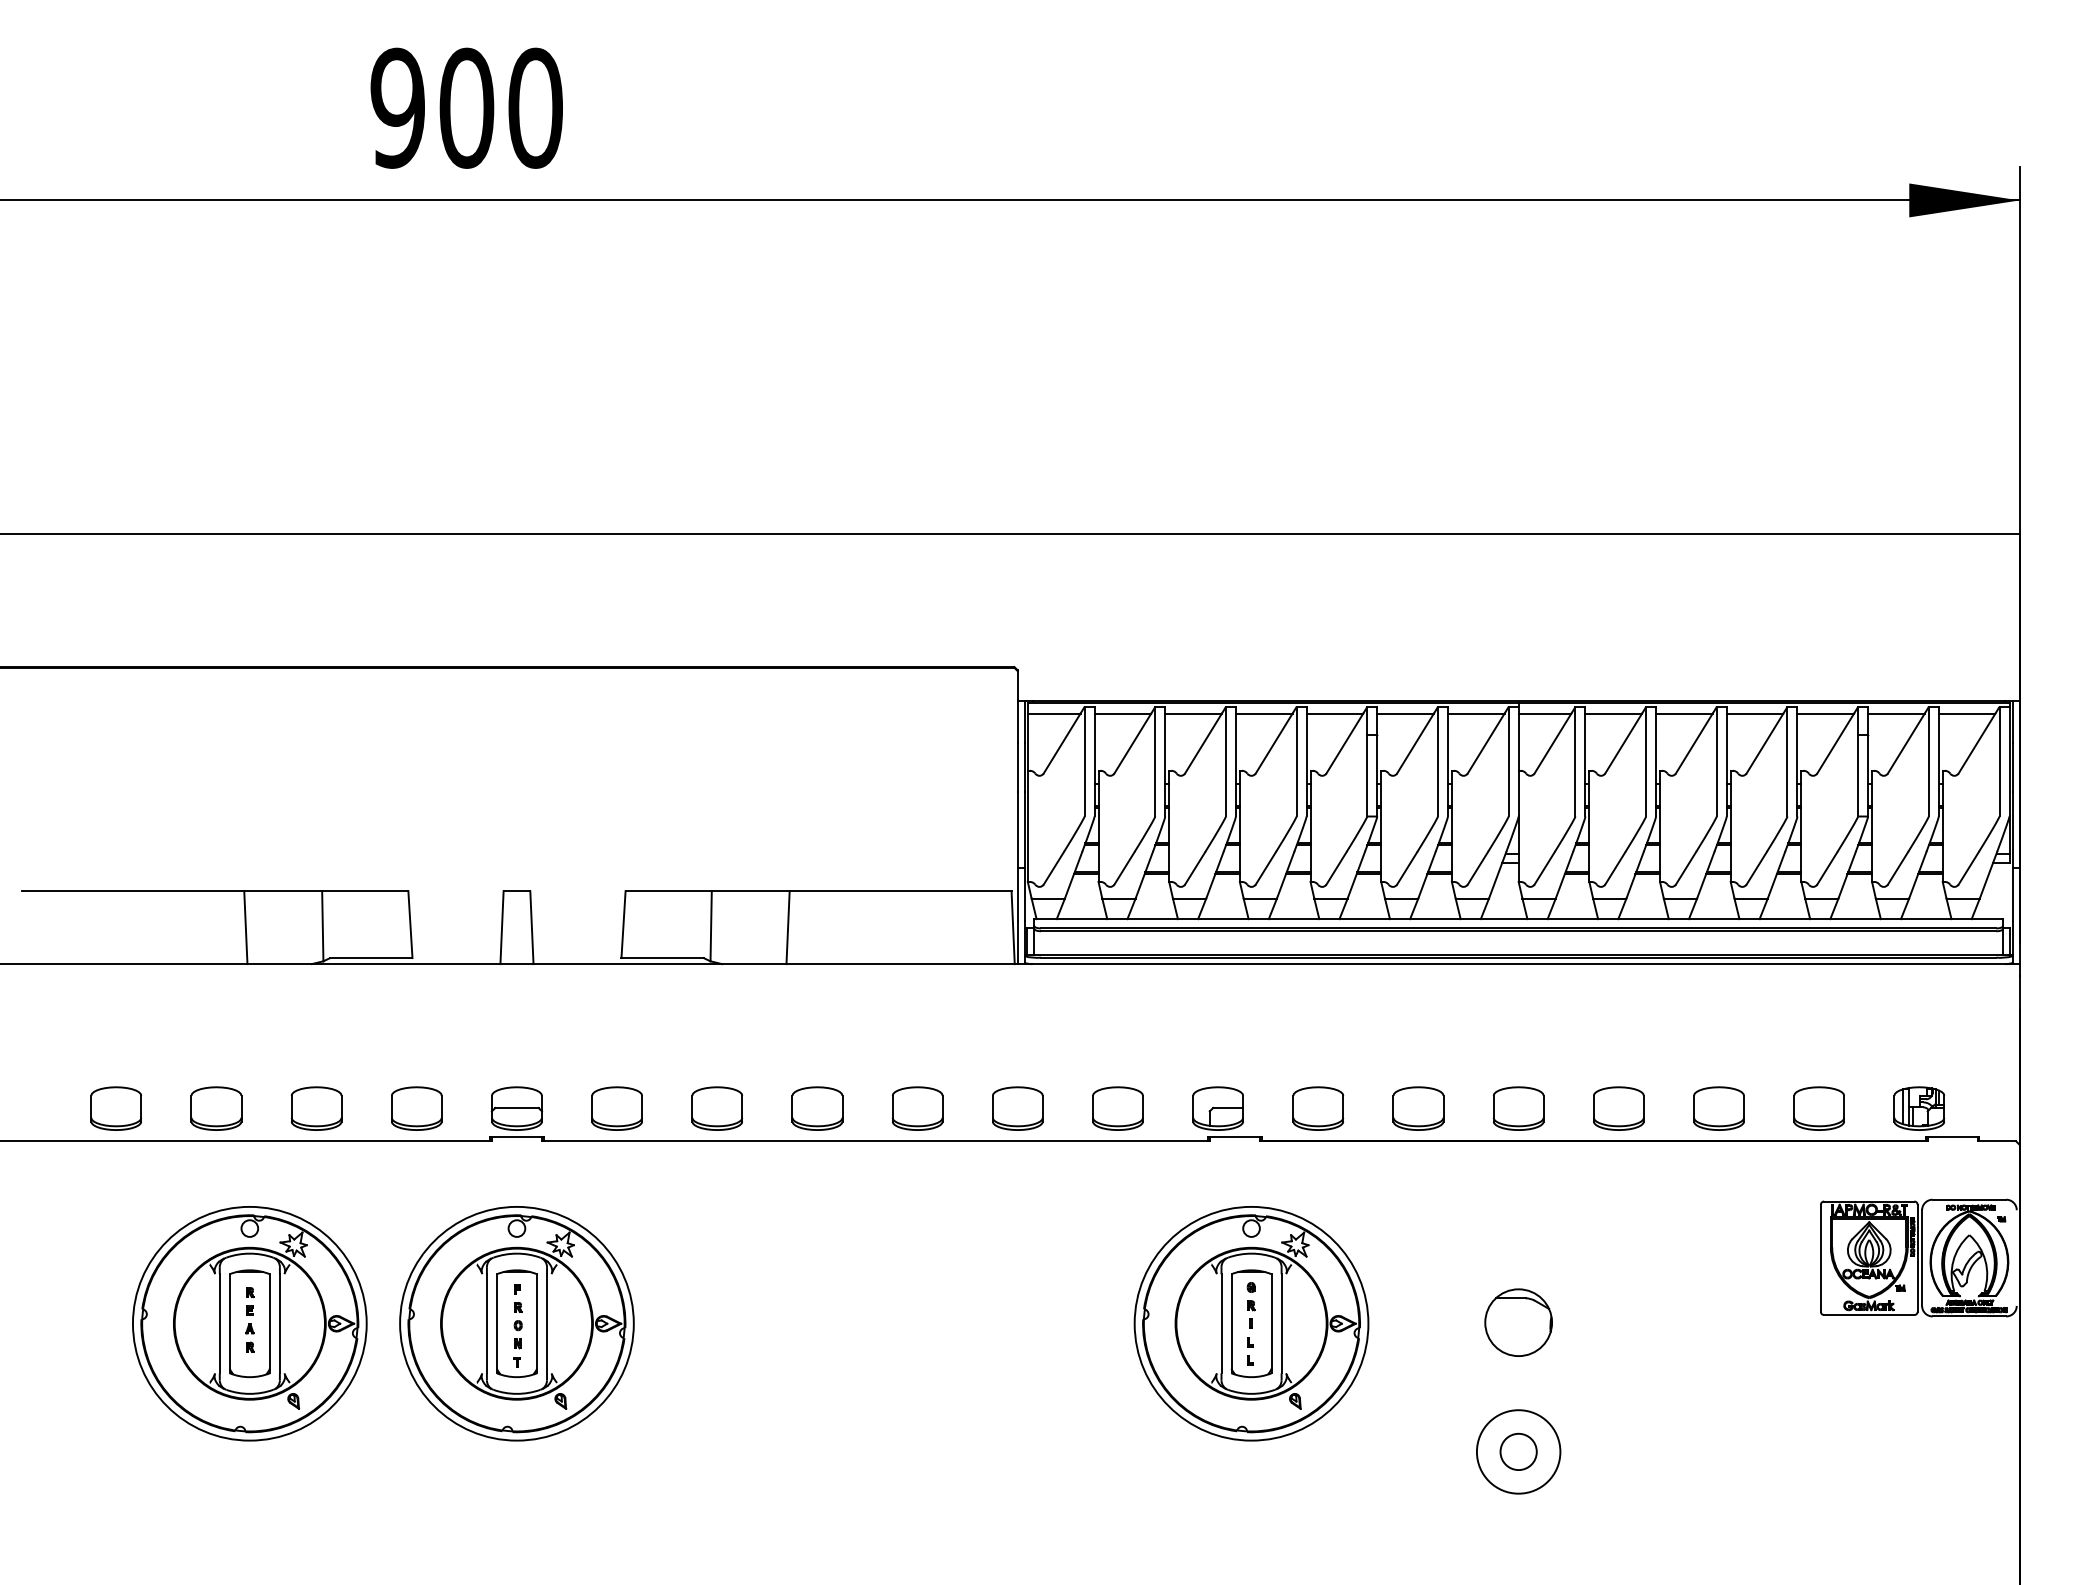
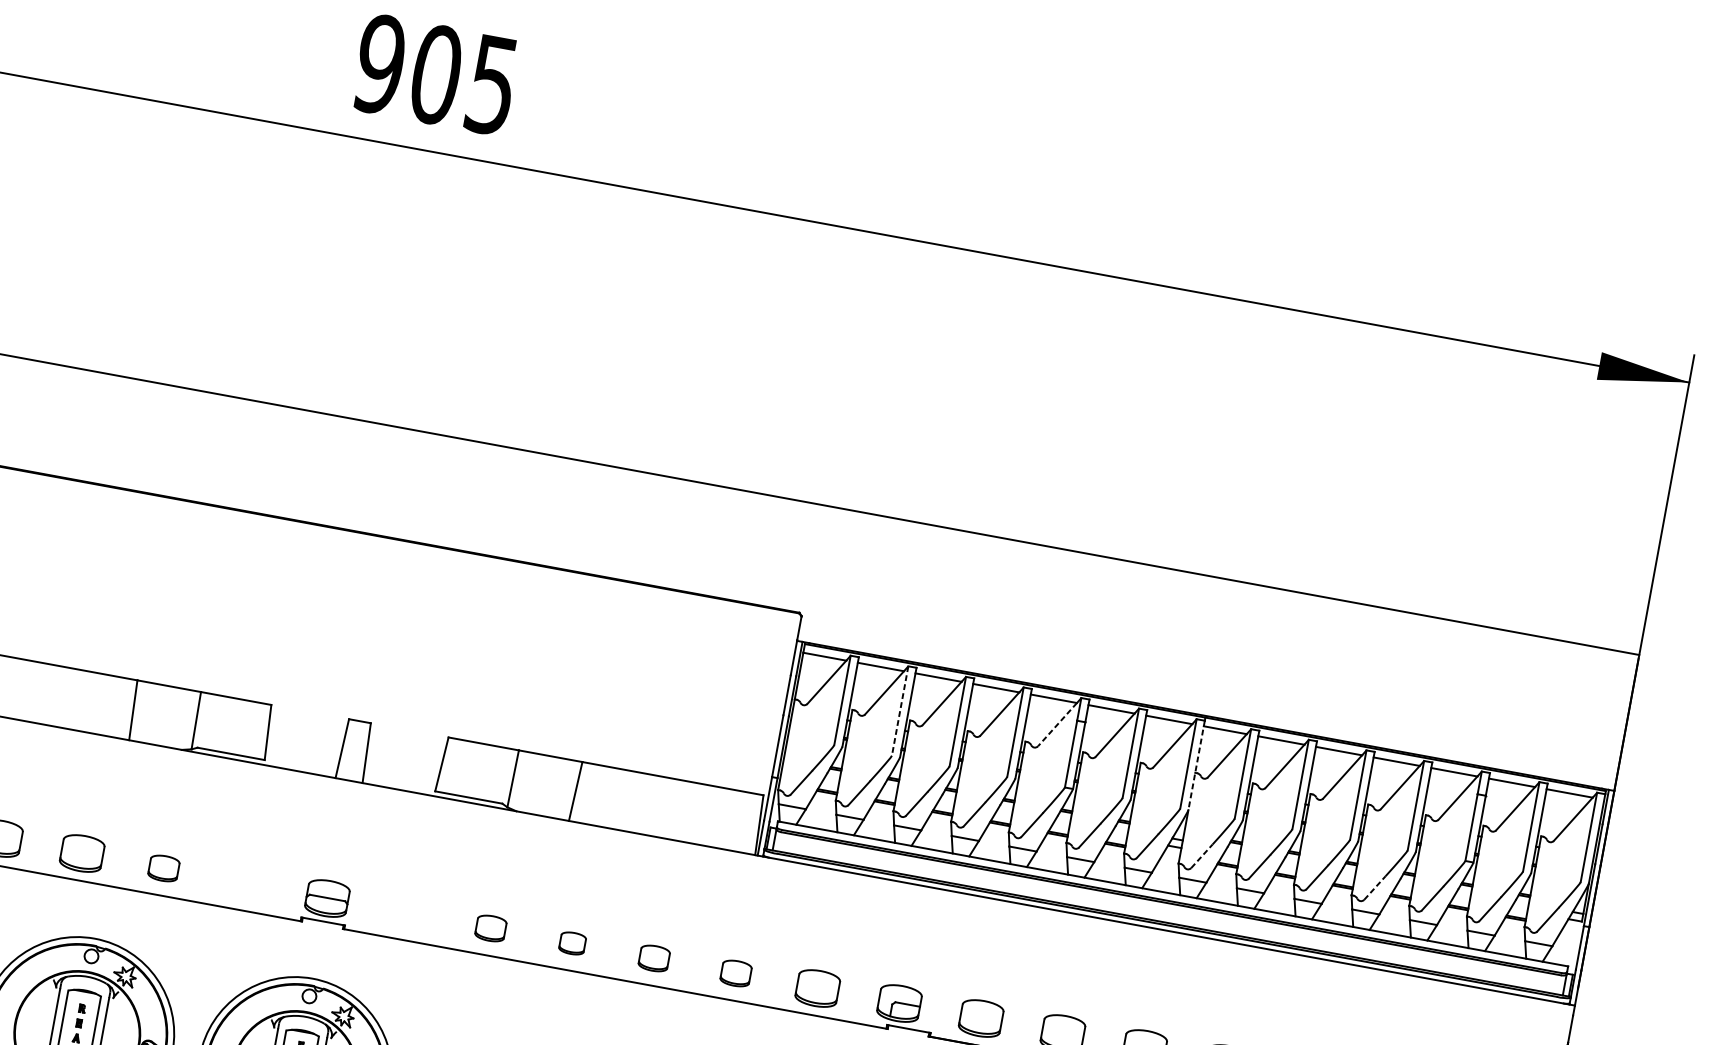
text: (535, 107) -> (492, 84), 900 -> 905
line: (1344, 743) -> (1057, 724), solid -> dashed
line: (1155, 761) -> (900, 710), solid -> dashed
line: (1518, 761) -> (1196, 765), solid -> dashed
line: (1544, 867) -> (1201, 855), solid -> dashed
line: (1757, 867) -> (1375, 887), solid -> dashed
part: (316, 1108) -> (163, 868), size x0.7
part: (416, 1108) -> (245, 883), removed
part: (616, 1108) -> (408, 913), removed
part: (717, 1108) -> (491, 928), size x0.7
part: (817, 1108) -> (572, 943), size x0.6
part: (917, 1108) -> (654, 958), size x0.7
part: (1017, 1108) -> (735, 973), size x0.7

